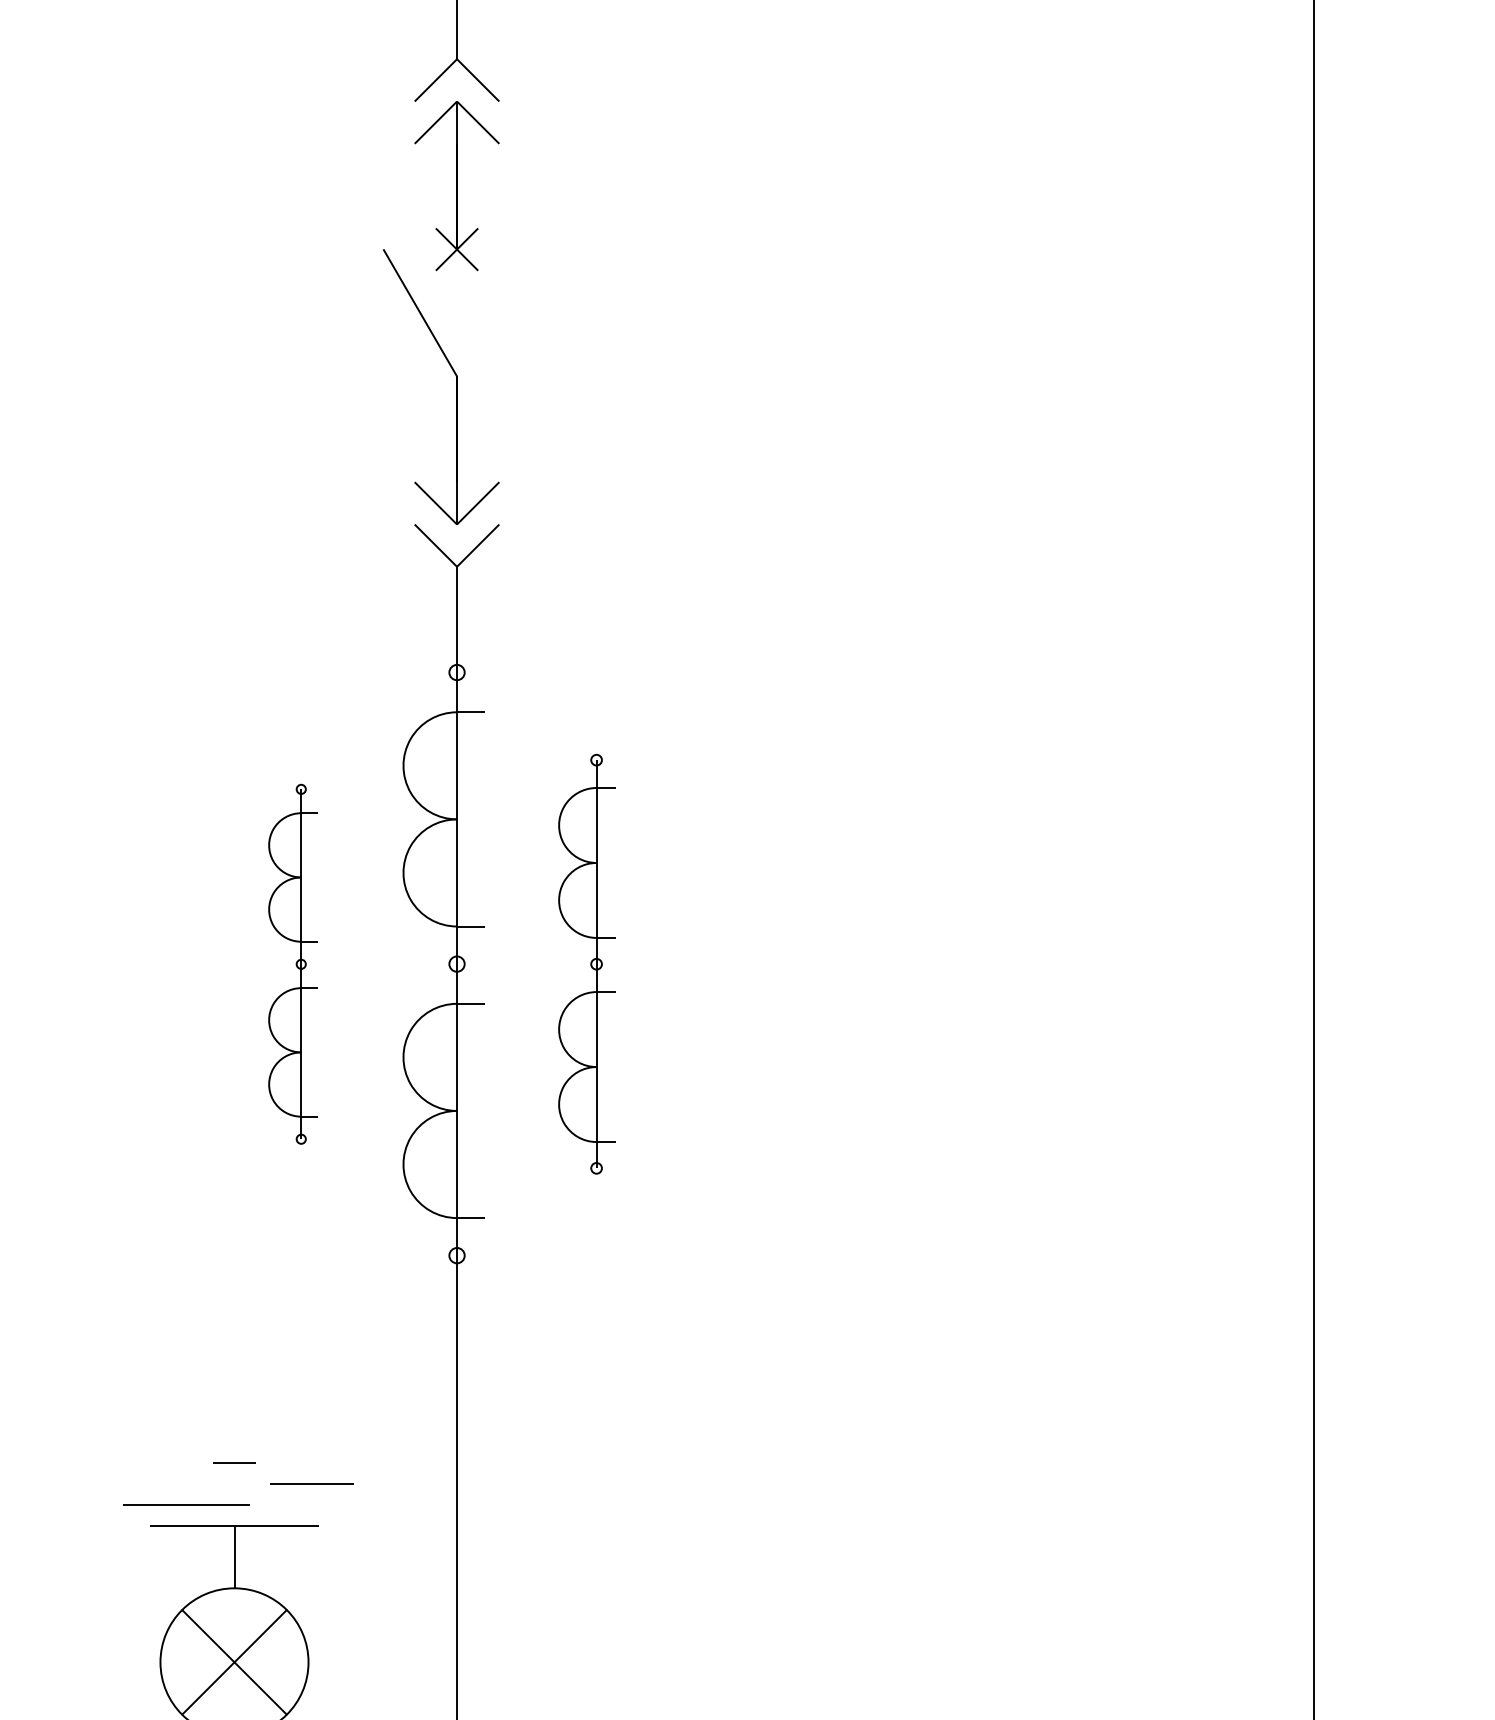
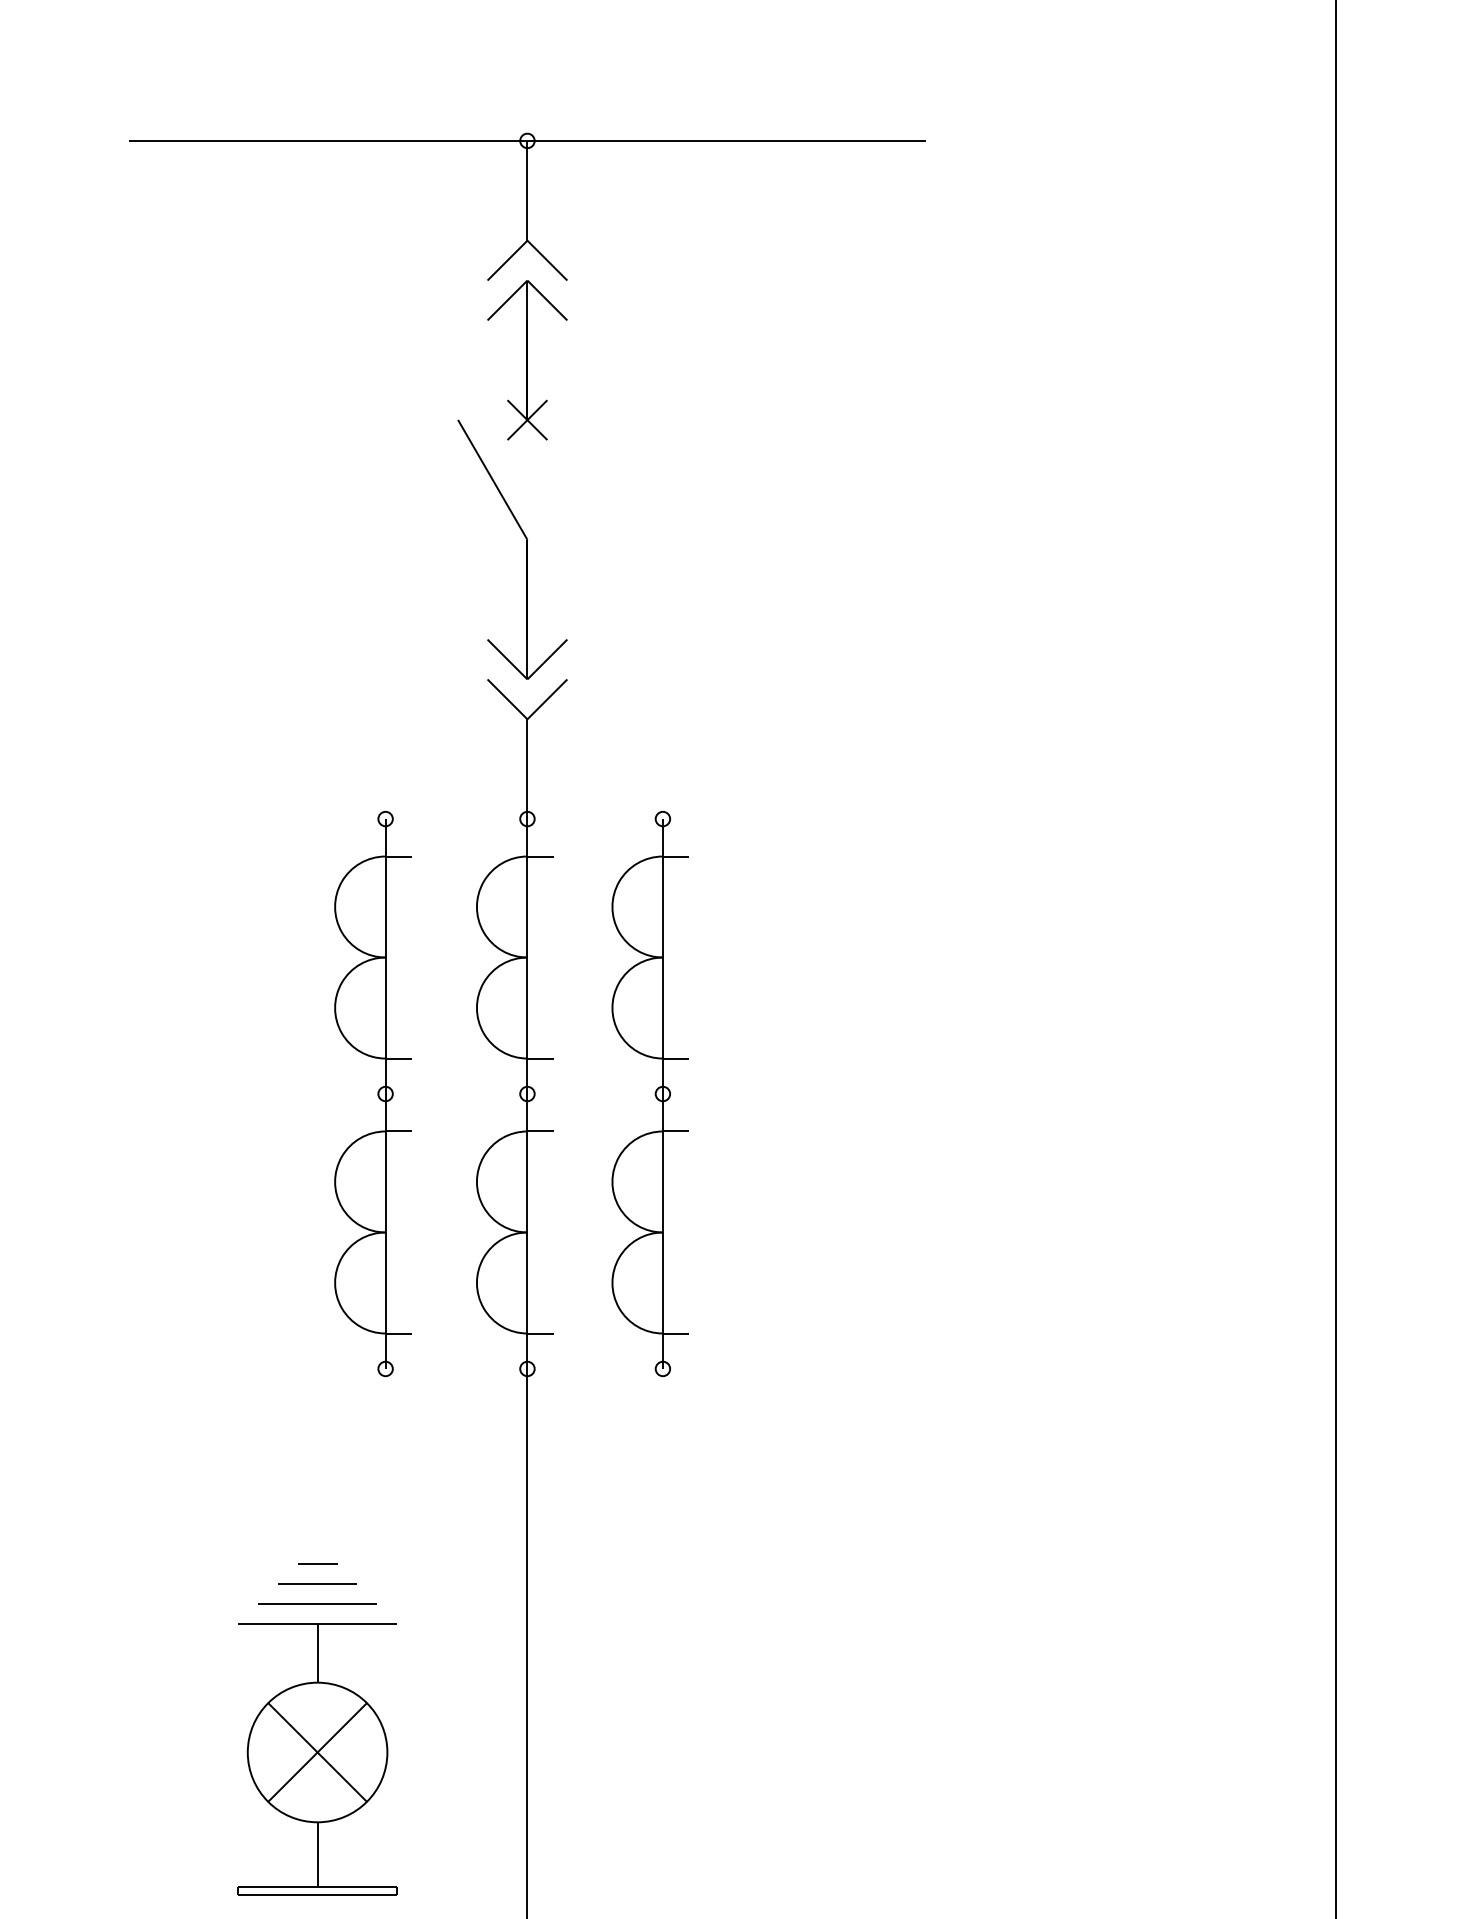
part: (292, 964) -> (372, 1094), size x1.67
part: (586, 964) -> (649, 1094), size x1.43
line: (311, 1483) -> (317, 1583), moved
line: (186, 1504) -> (317, 1603), moved

